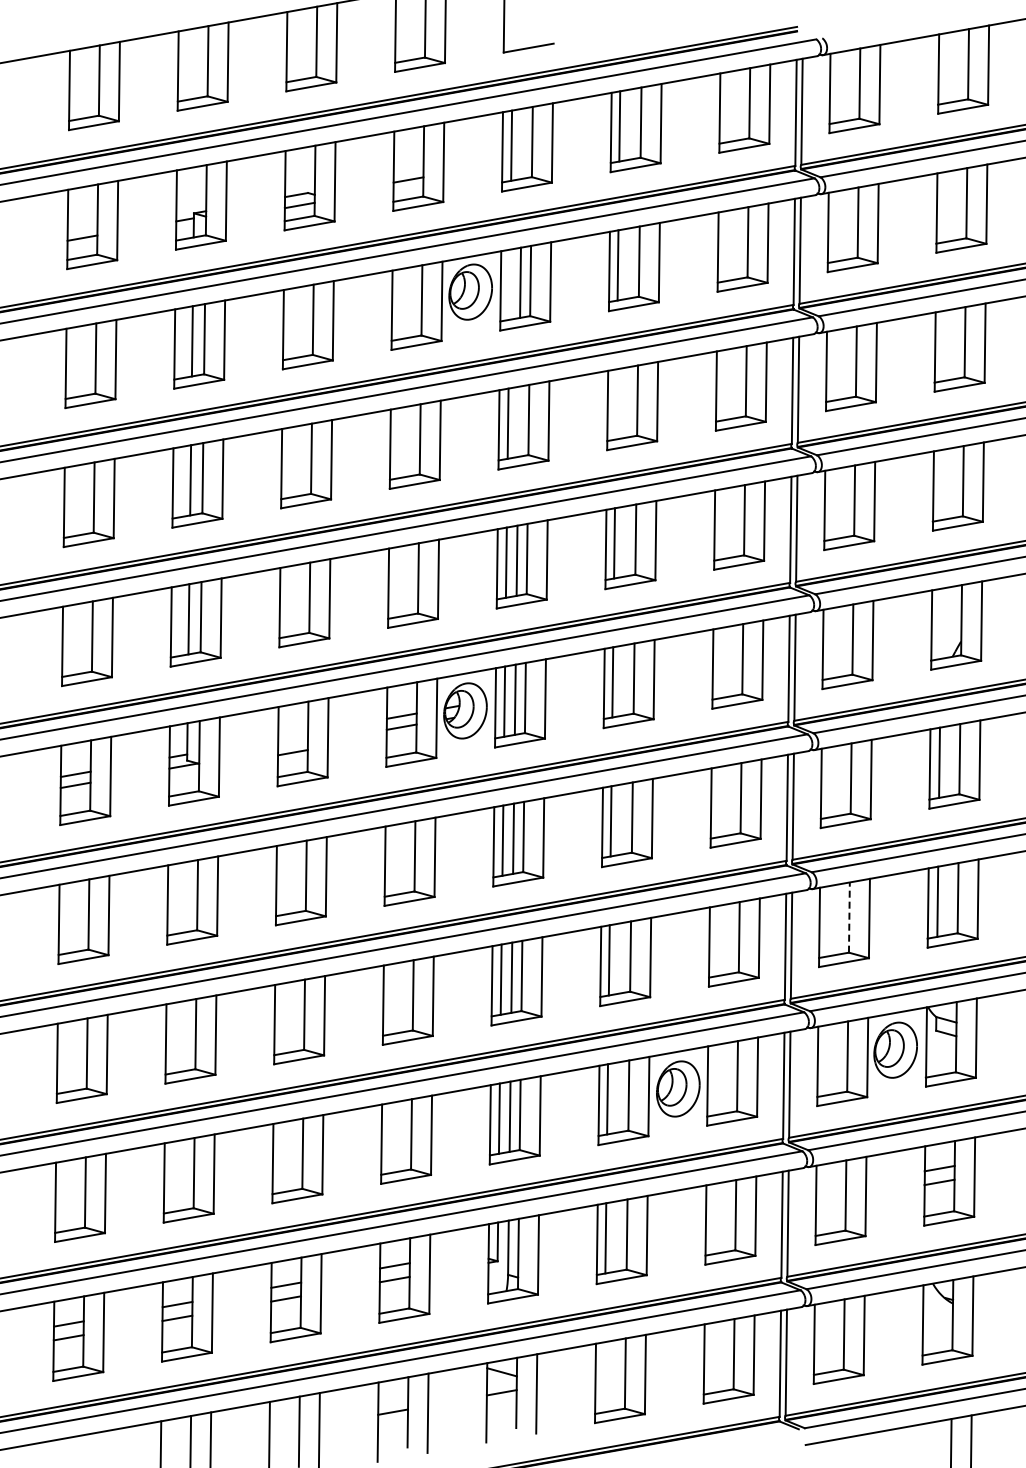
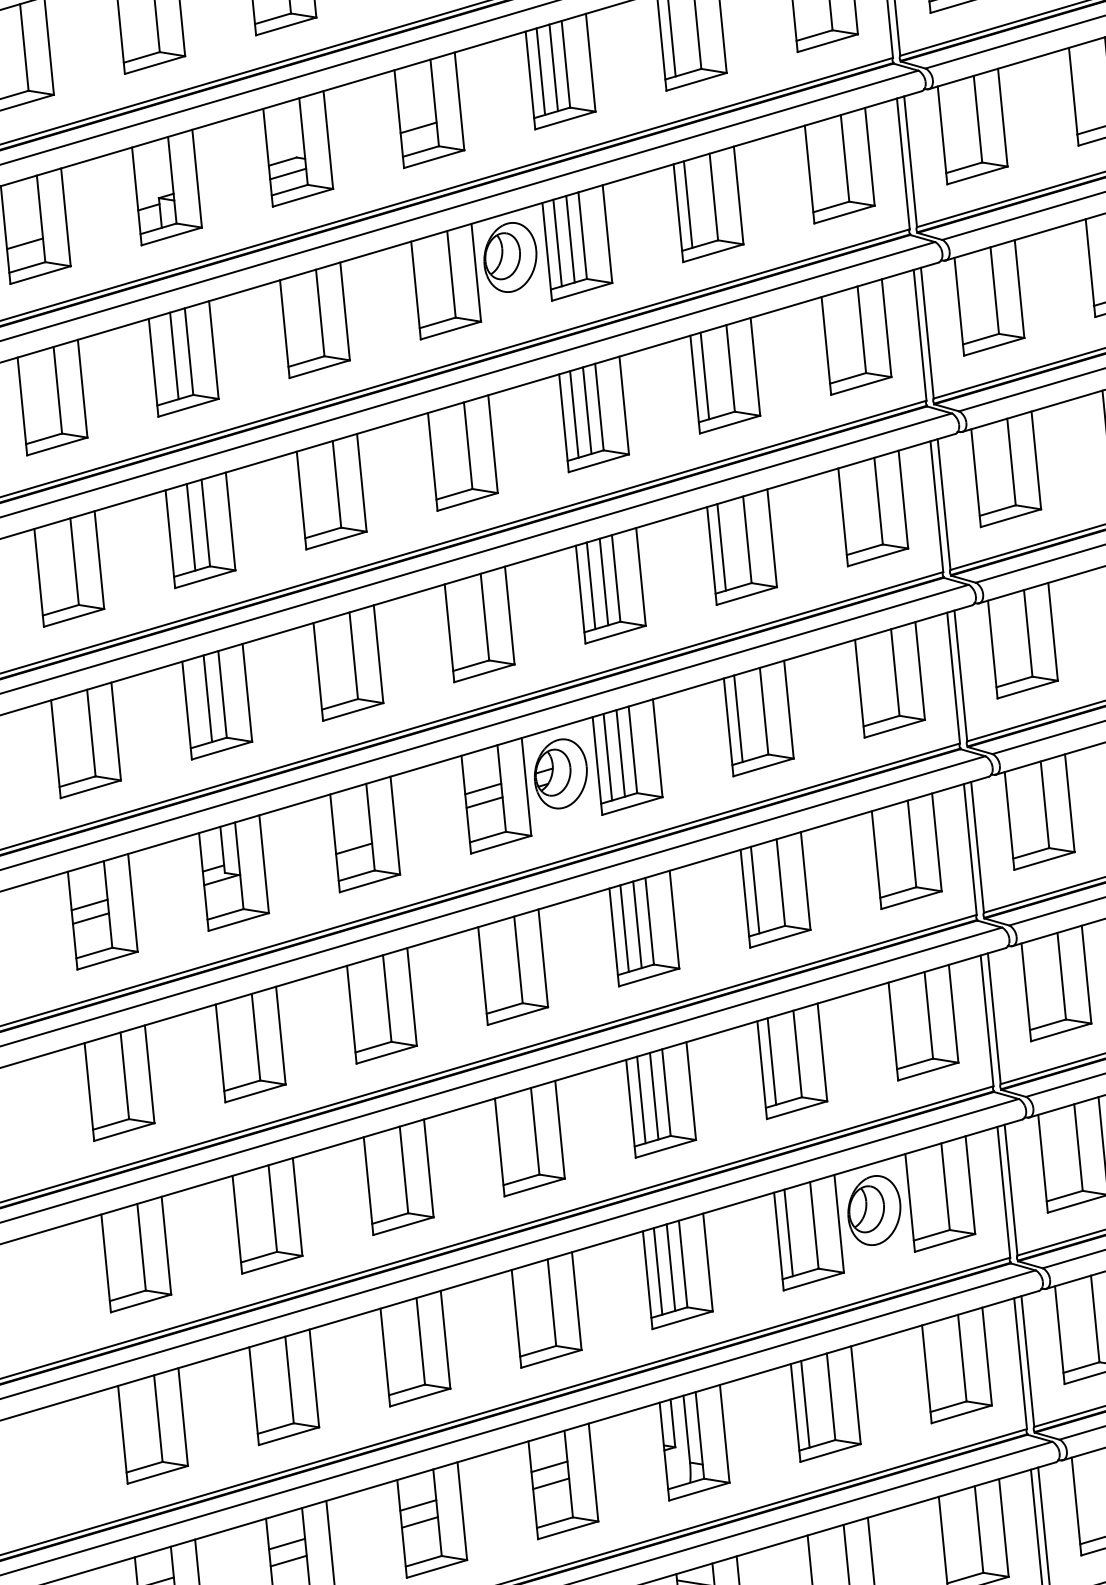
line: (521, 143) -> (552, 67), added
line: (509, 284) -> (557, 242), added
line: (615, 404) -> (703, 376), added
line: (518, 421) -> (586, 410), added
line: (849, 917) -> (1061, 976), dashed -> solid

